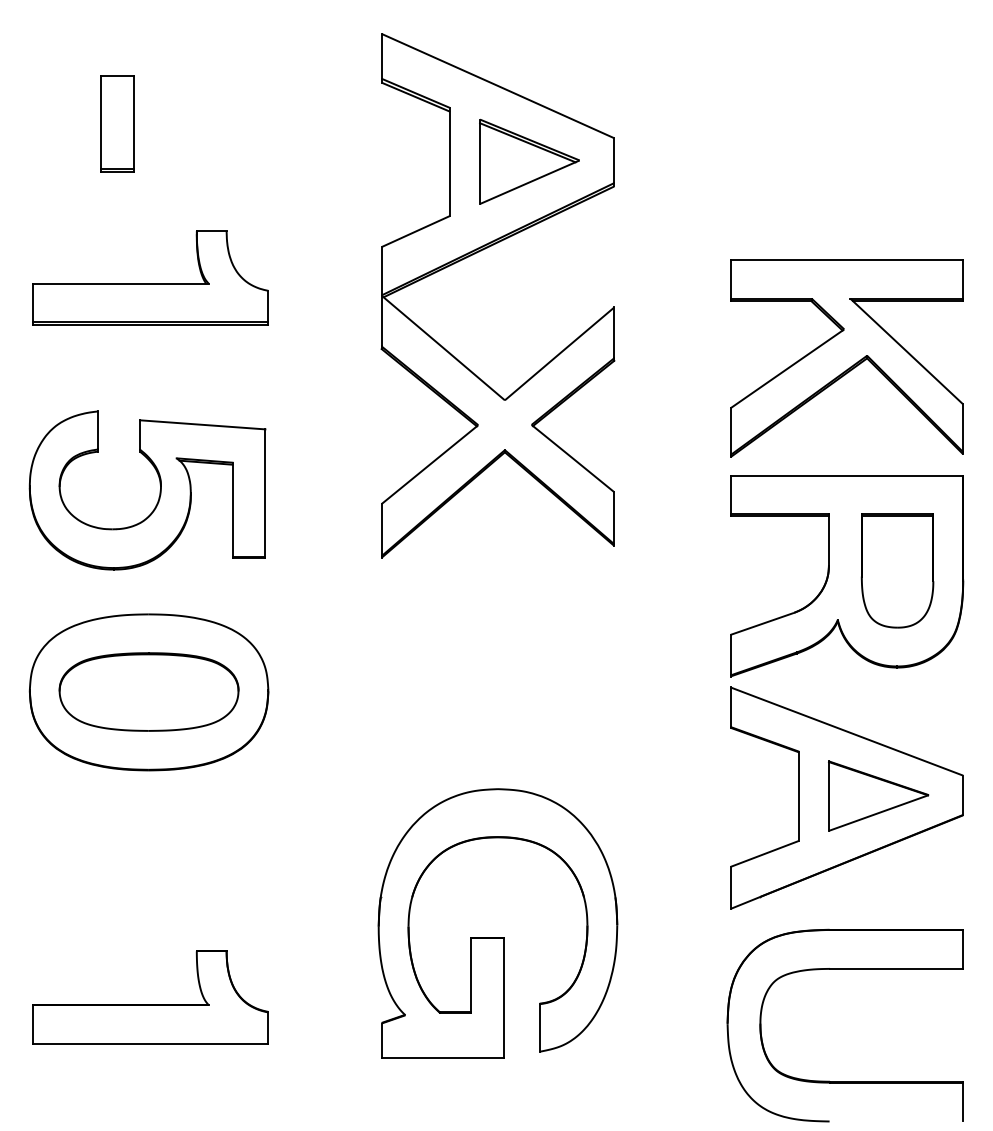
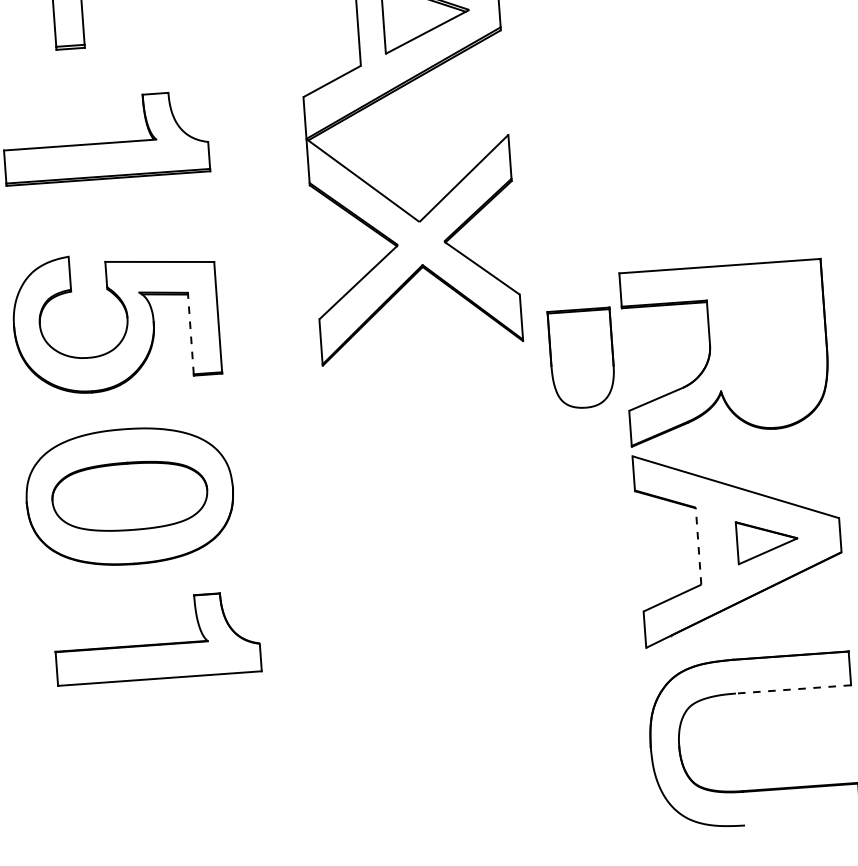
part: (846, 358) -> (712, 164), removed
line: (232, 509) -> (190, 333), solid -> dashed
part: (897, 570) -> (581, 358), moved
part: (878, 795) -> (767, 540), size x0.7
line: (799, 796) -> (698, 546), solid -> dashed
part: (497, 937) -> (446, 687), removed
line: (896, 968) -> (793, 689), solid -> dashed
part: (150, 1004) -> (157, 644), moved

